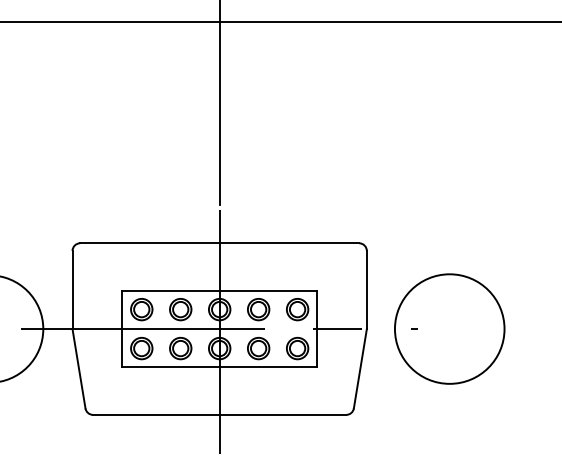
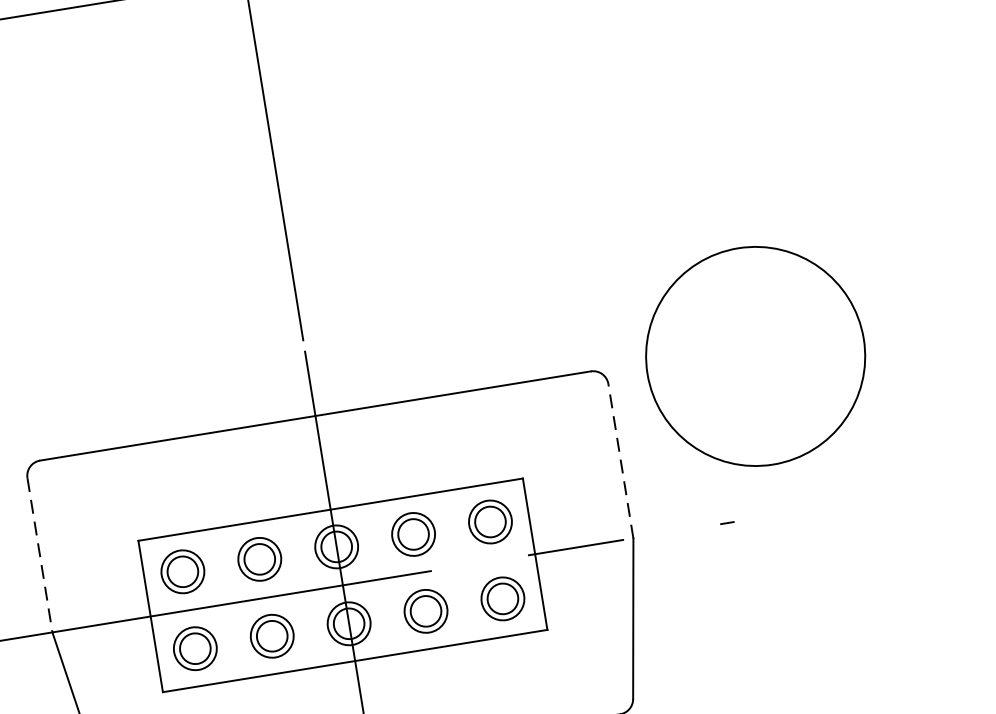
line: (366, 289) -> (620, 460), solid -> dashed
line: (72, 290) -> (40, 556), solid -> dashed
circle: (449, 328) -> (754, 355), moved

